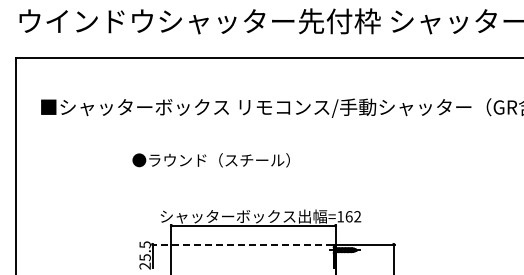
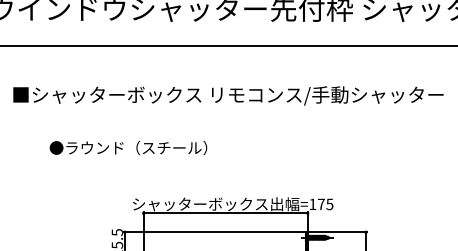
text: (210, 160) -> (127, 148), moved
text: (353, 216) -> (325, 204), =162 -> =175
line: (242, 244) -> (214, 232), dashed -> solid

